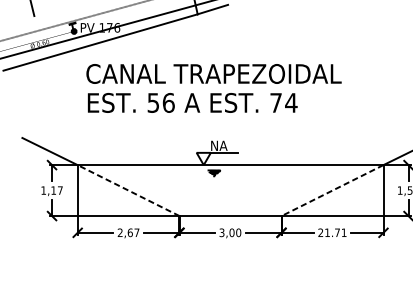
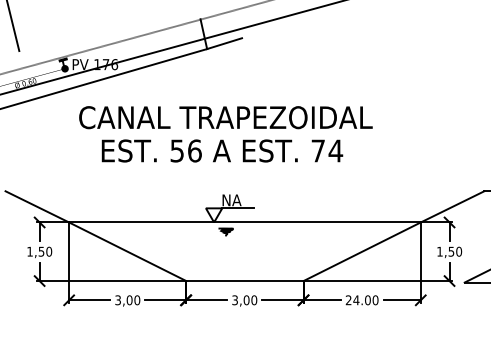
text: (192, 102) -> (222, 150), moved
text: (57, 190) -> (45, 251), 1,17 -> 1,50
line: (128, 190) -> (127, 251), dashed -> solid
line: (332, 190) -> (362, 251), dashed -> solid
text: (128, 232) -> (127, 300), 2,67 -> 3,00
text: (335, 232) -> (365, 300), 21.71 -> 24.00

